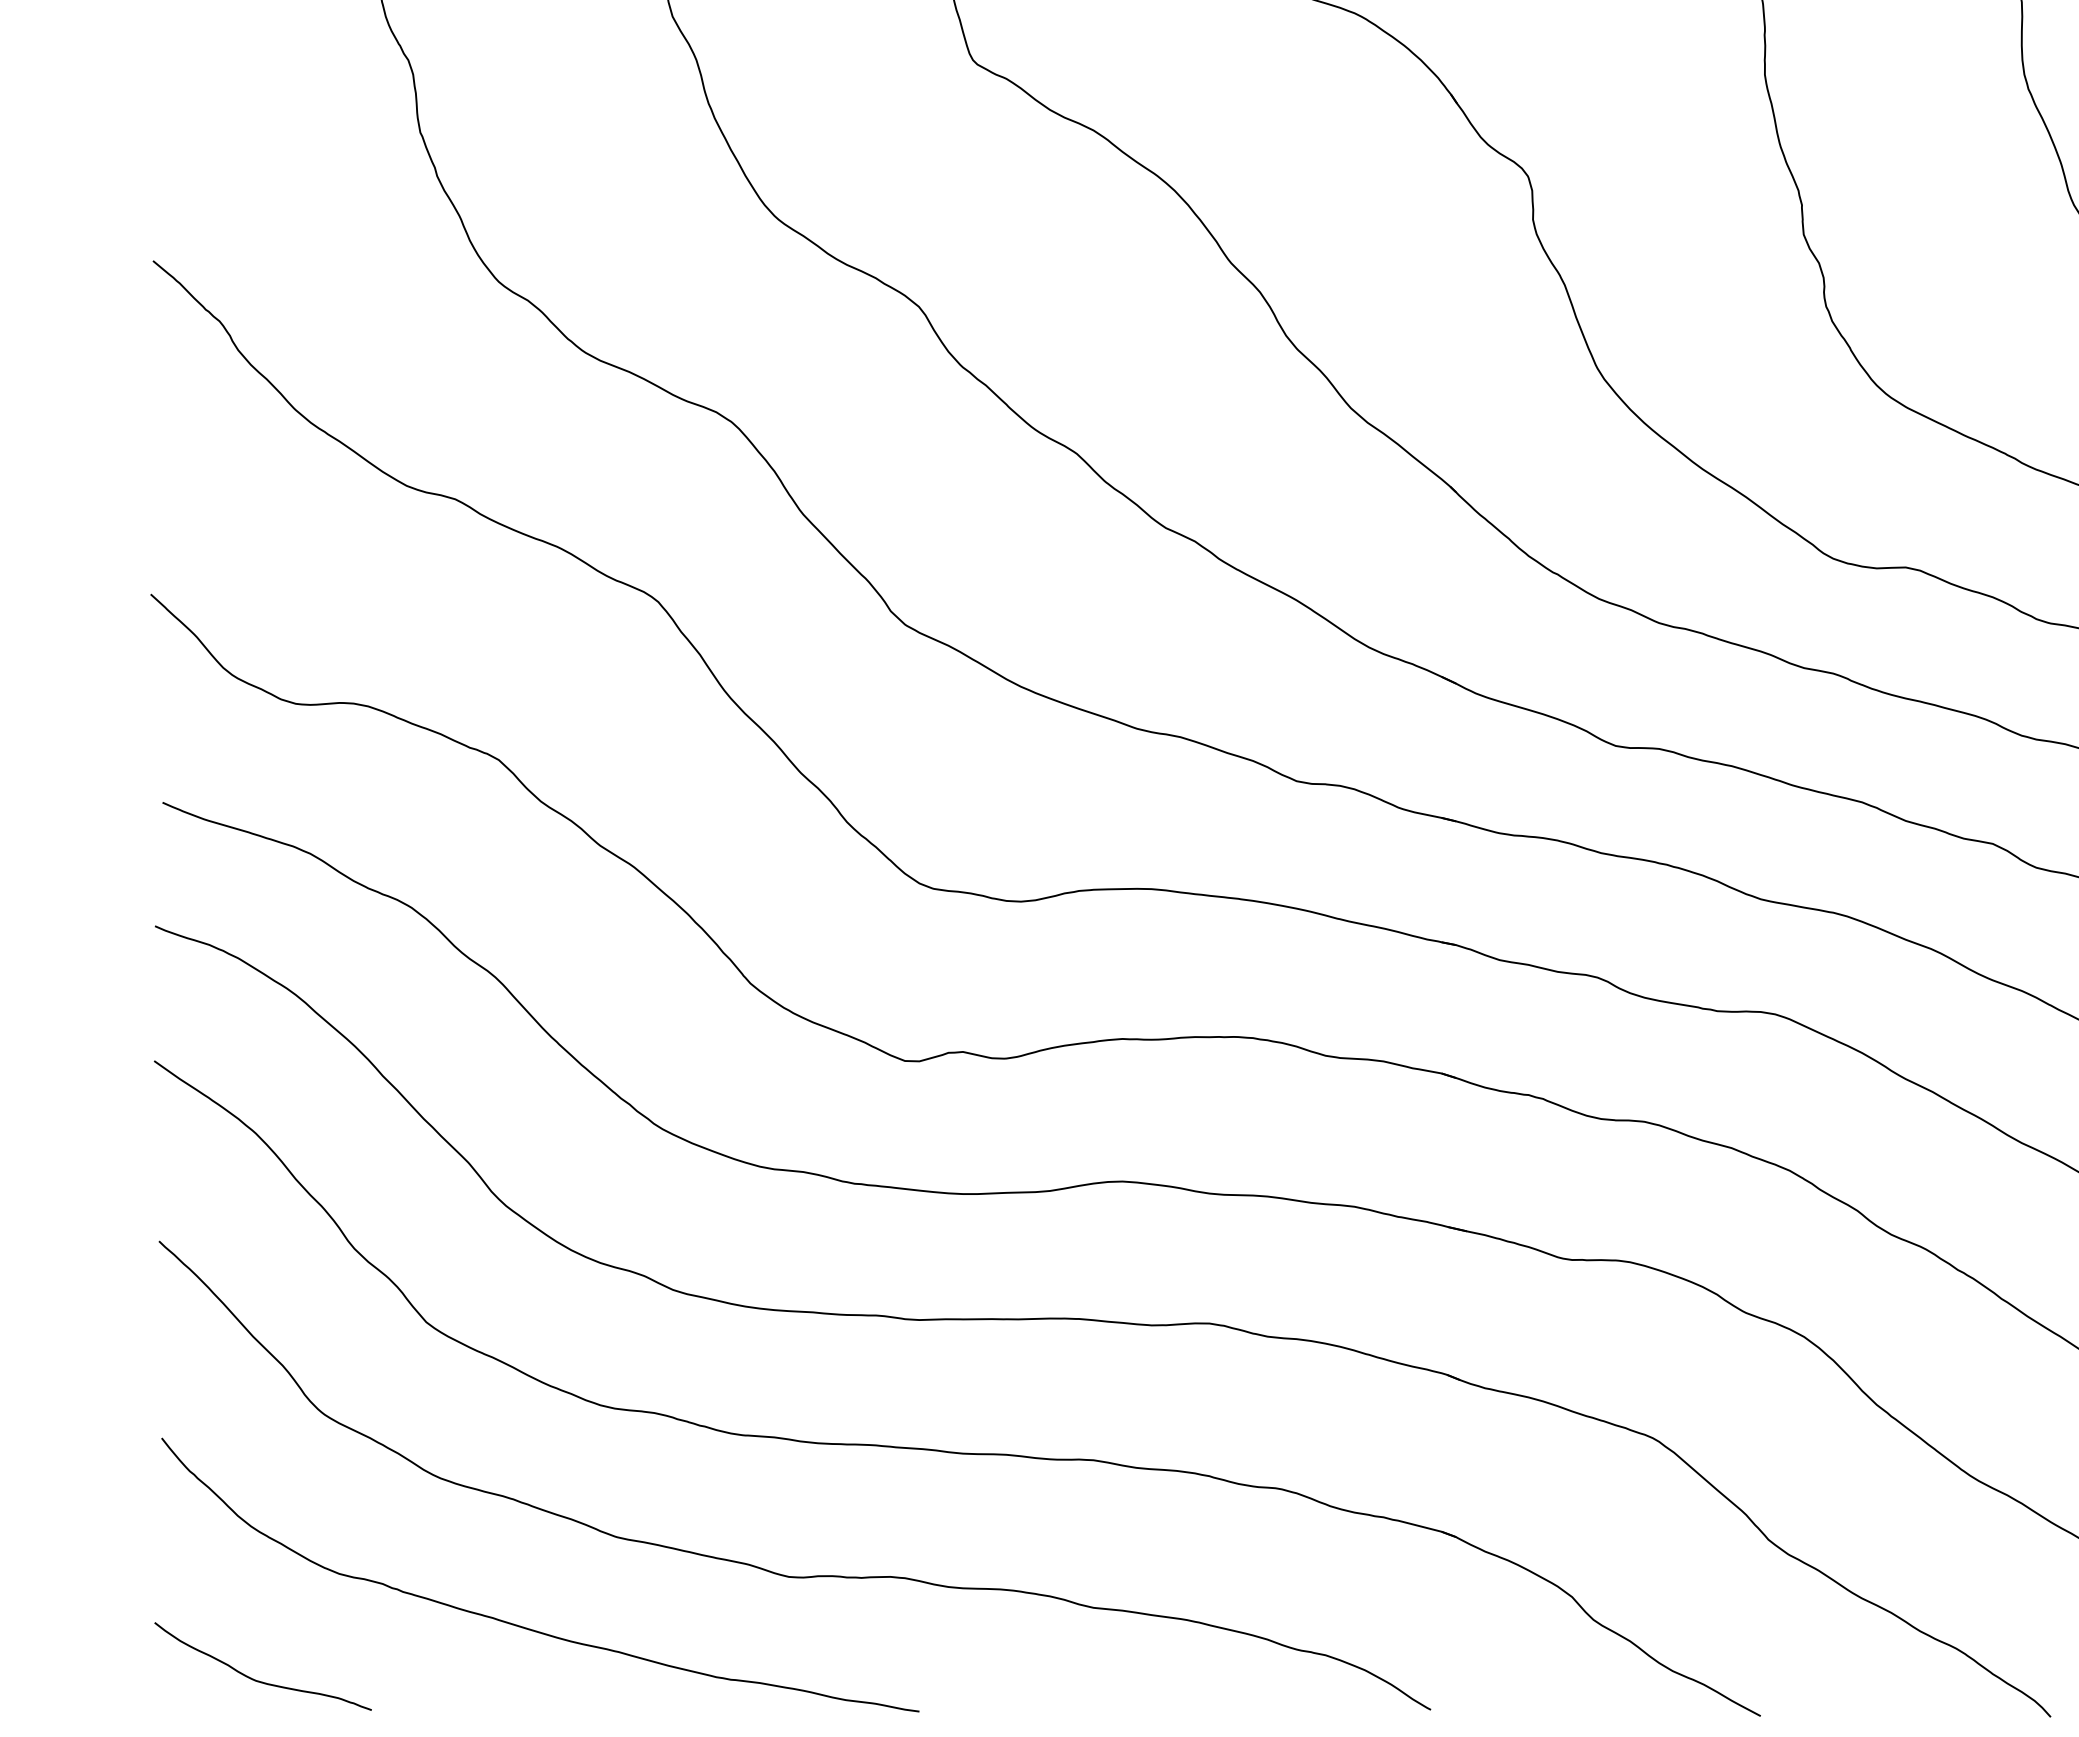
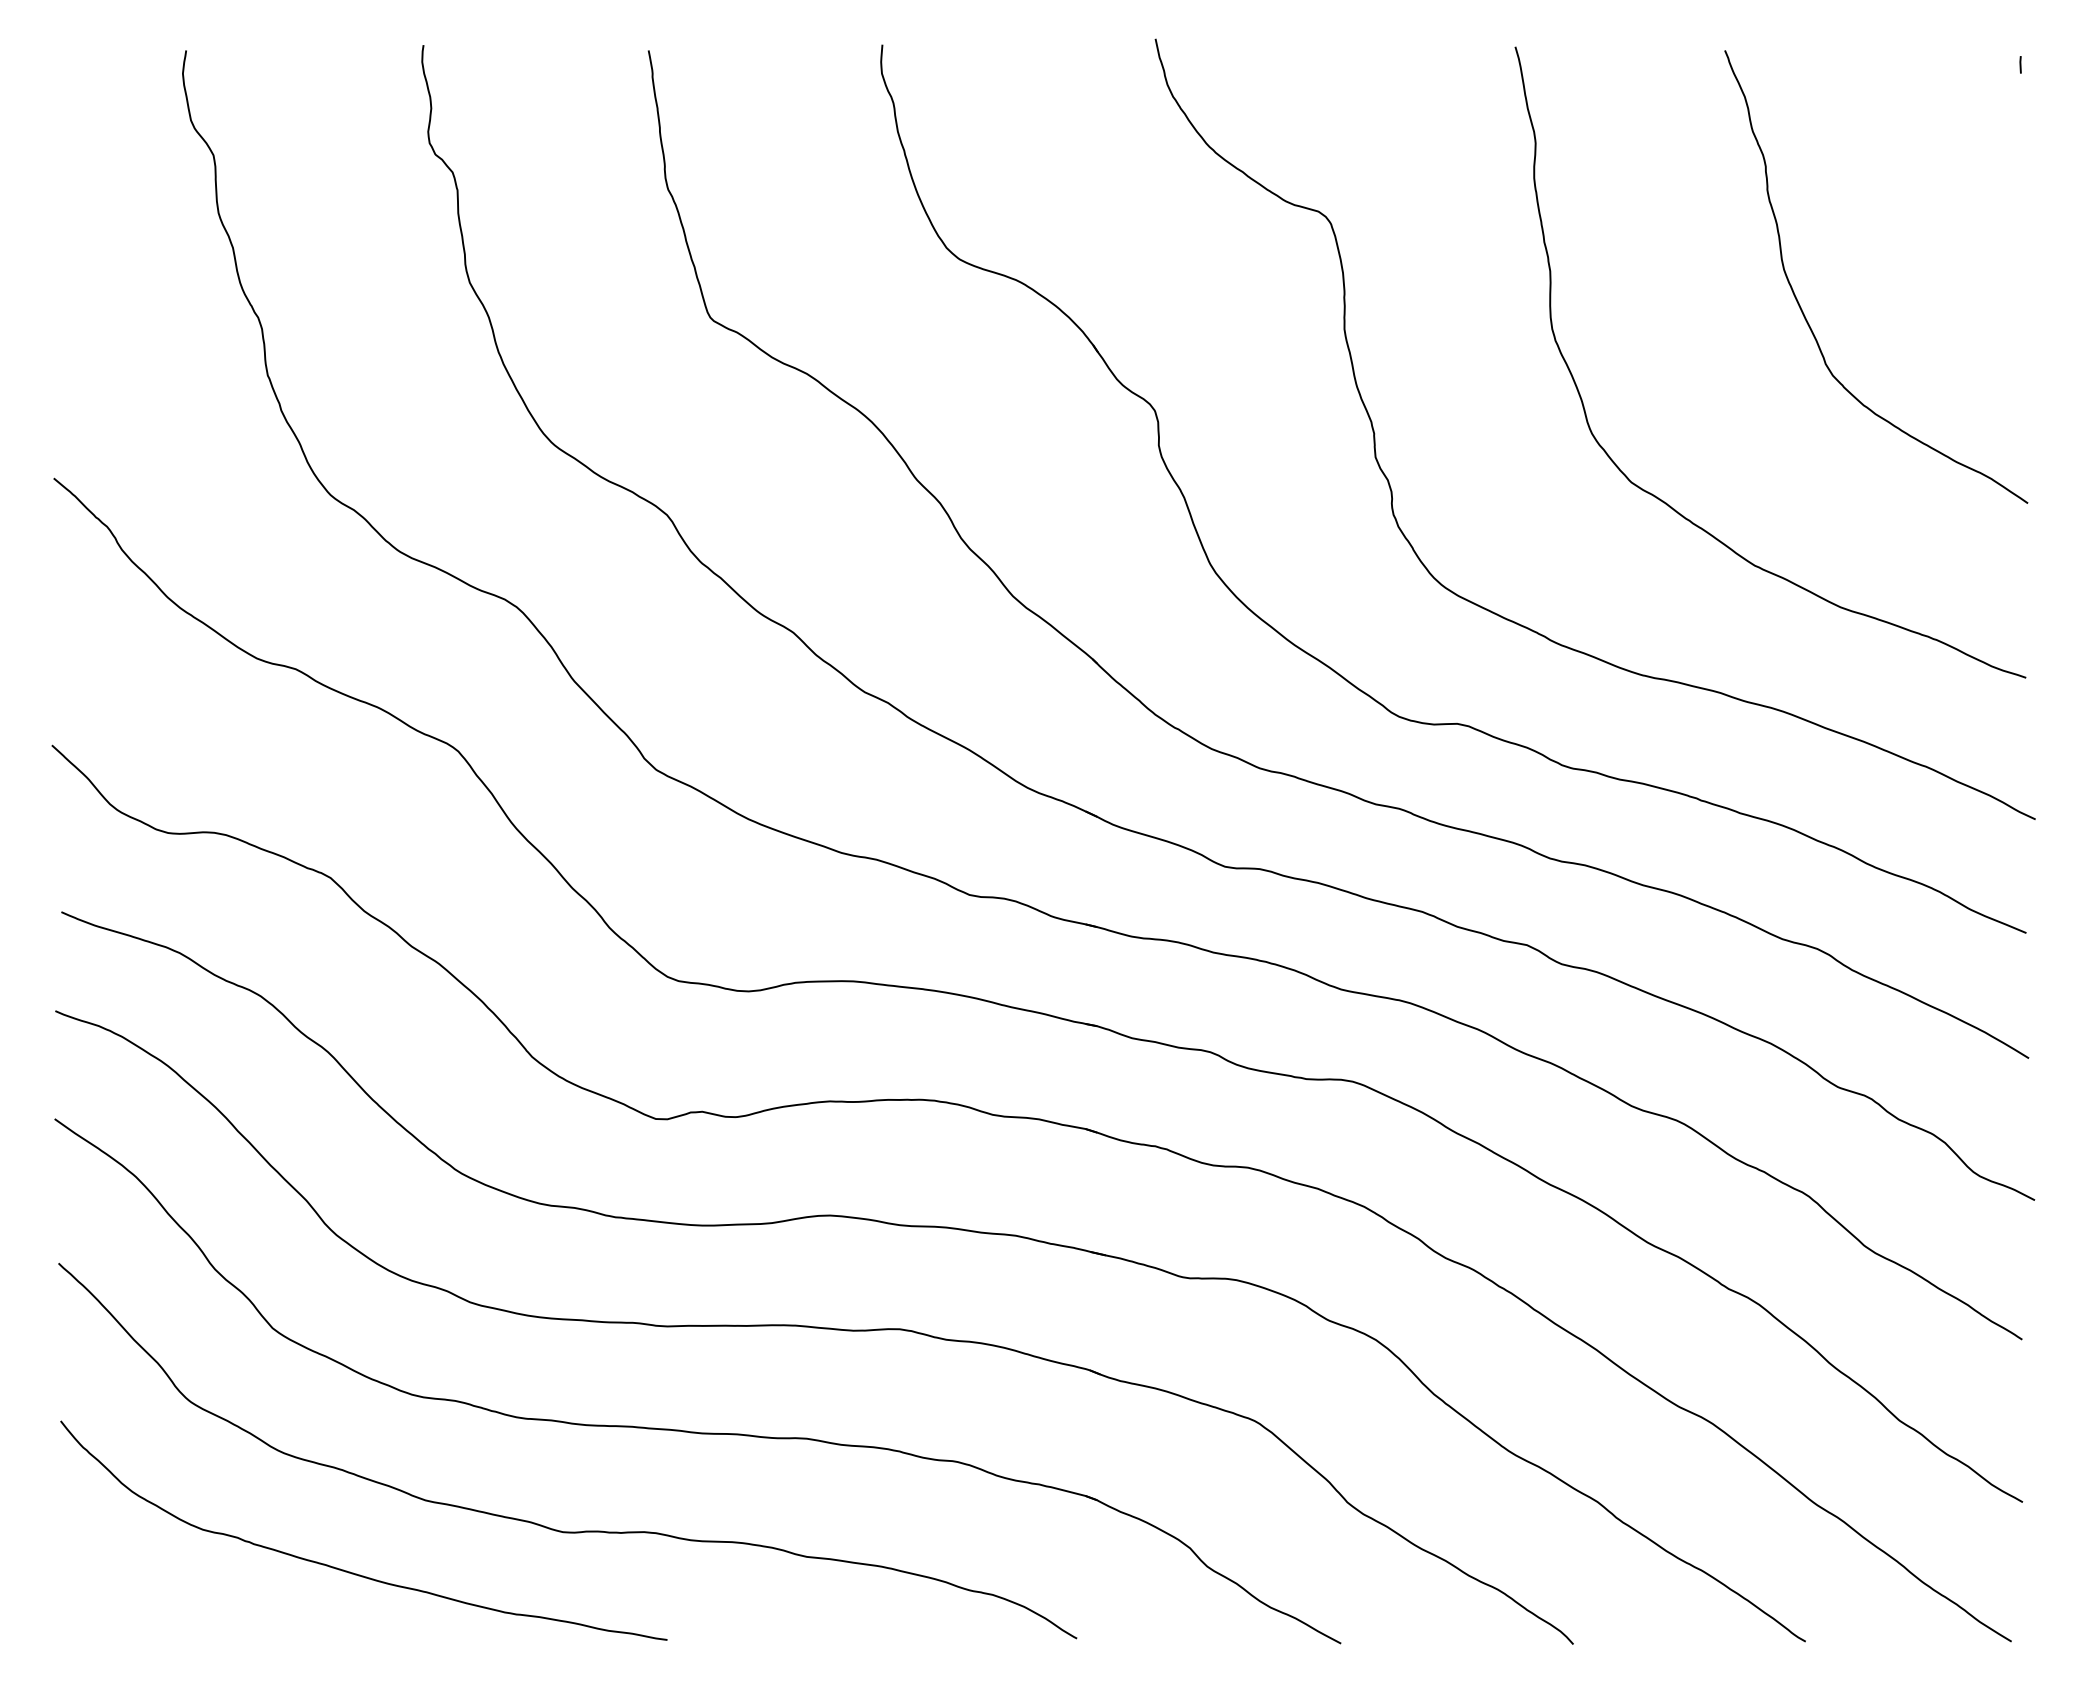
curve: (257, 1679) -> (137, 1614), removed

